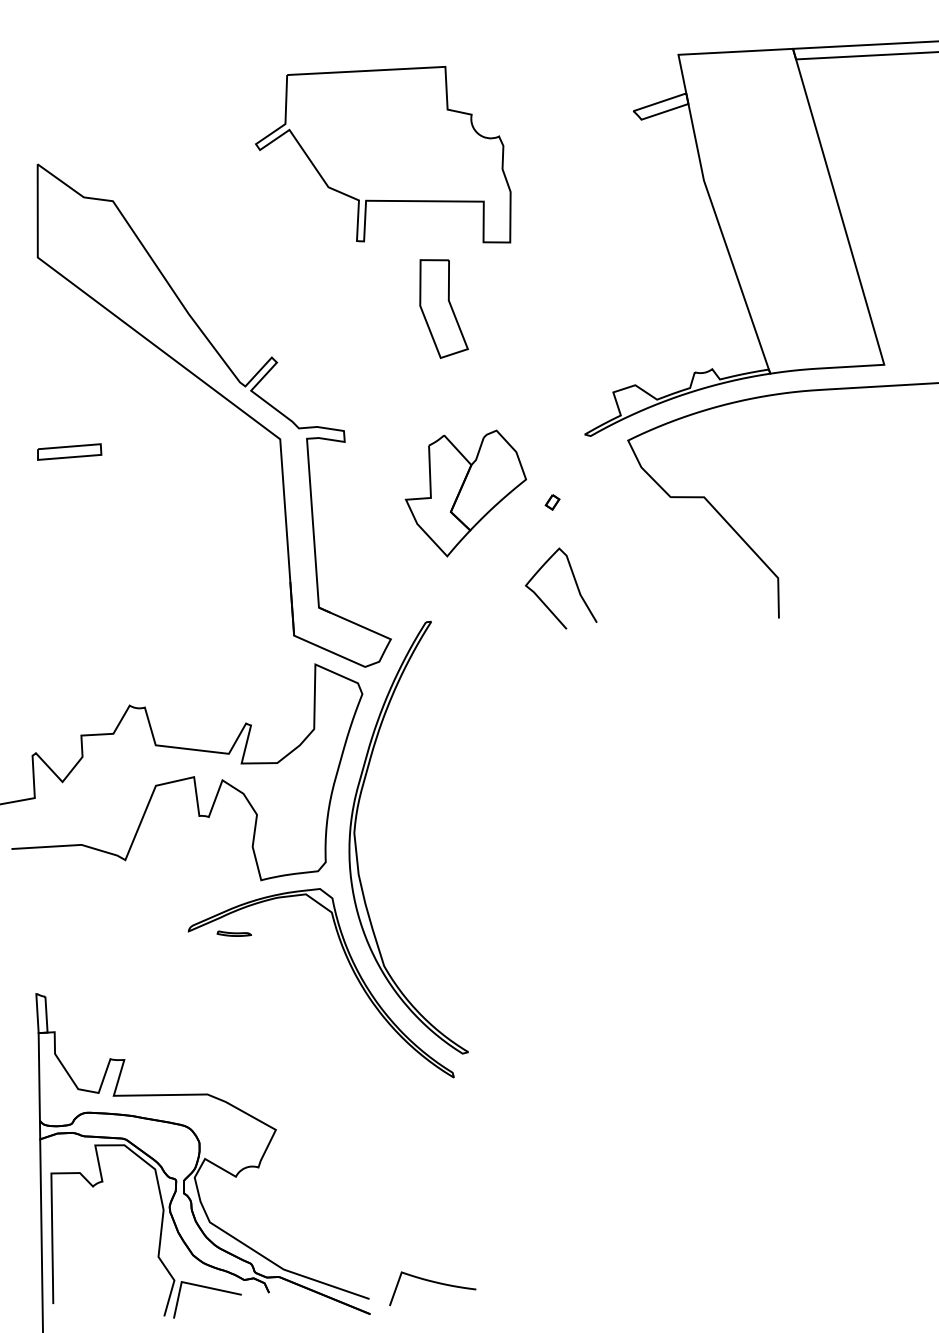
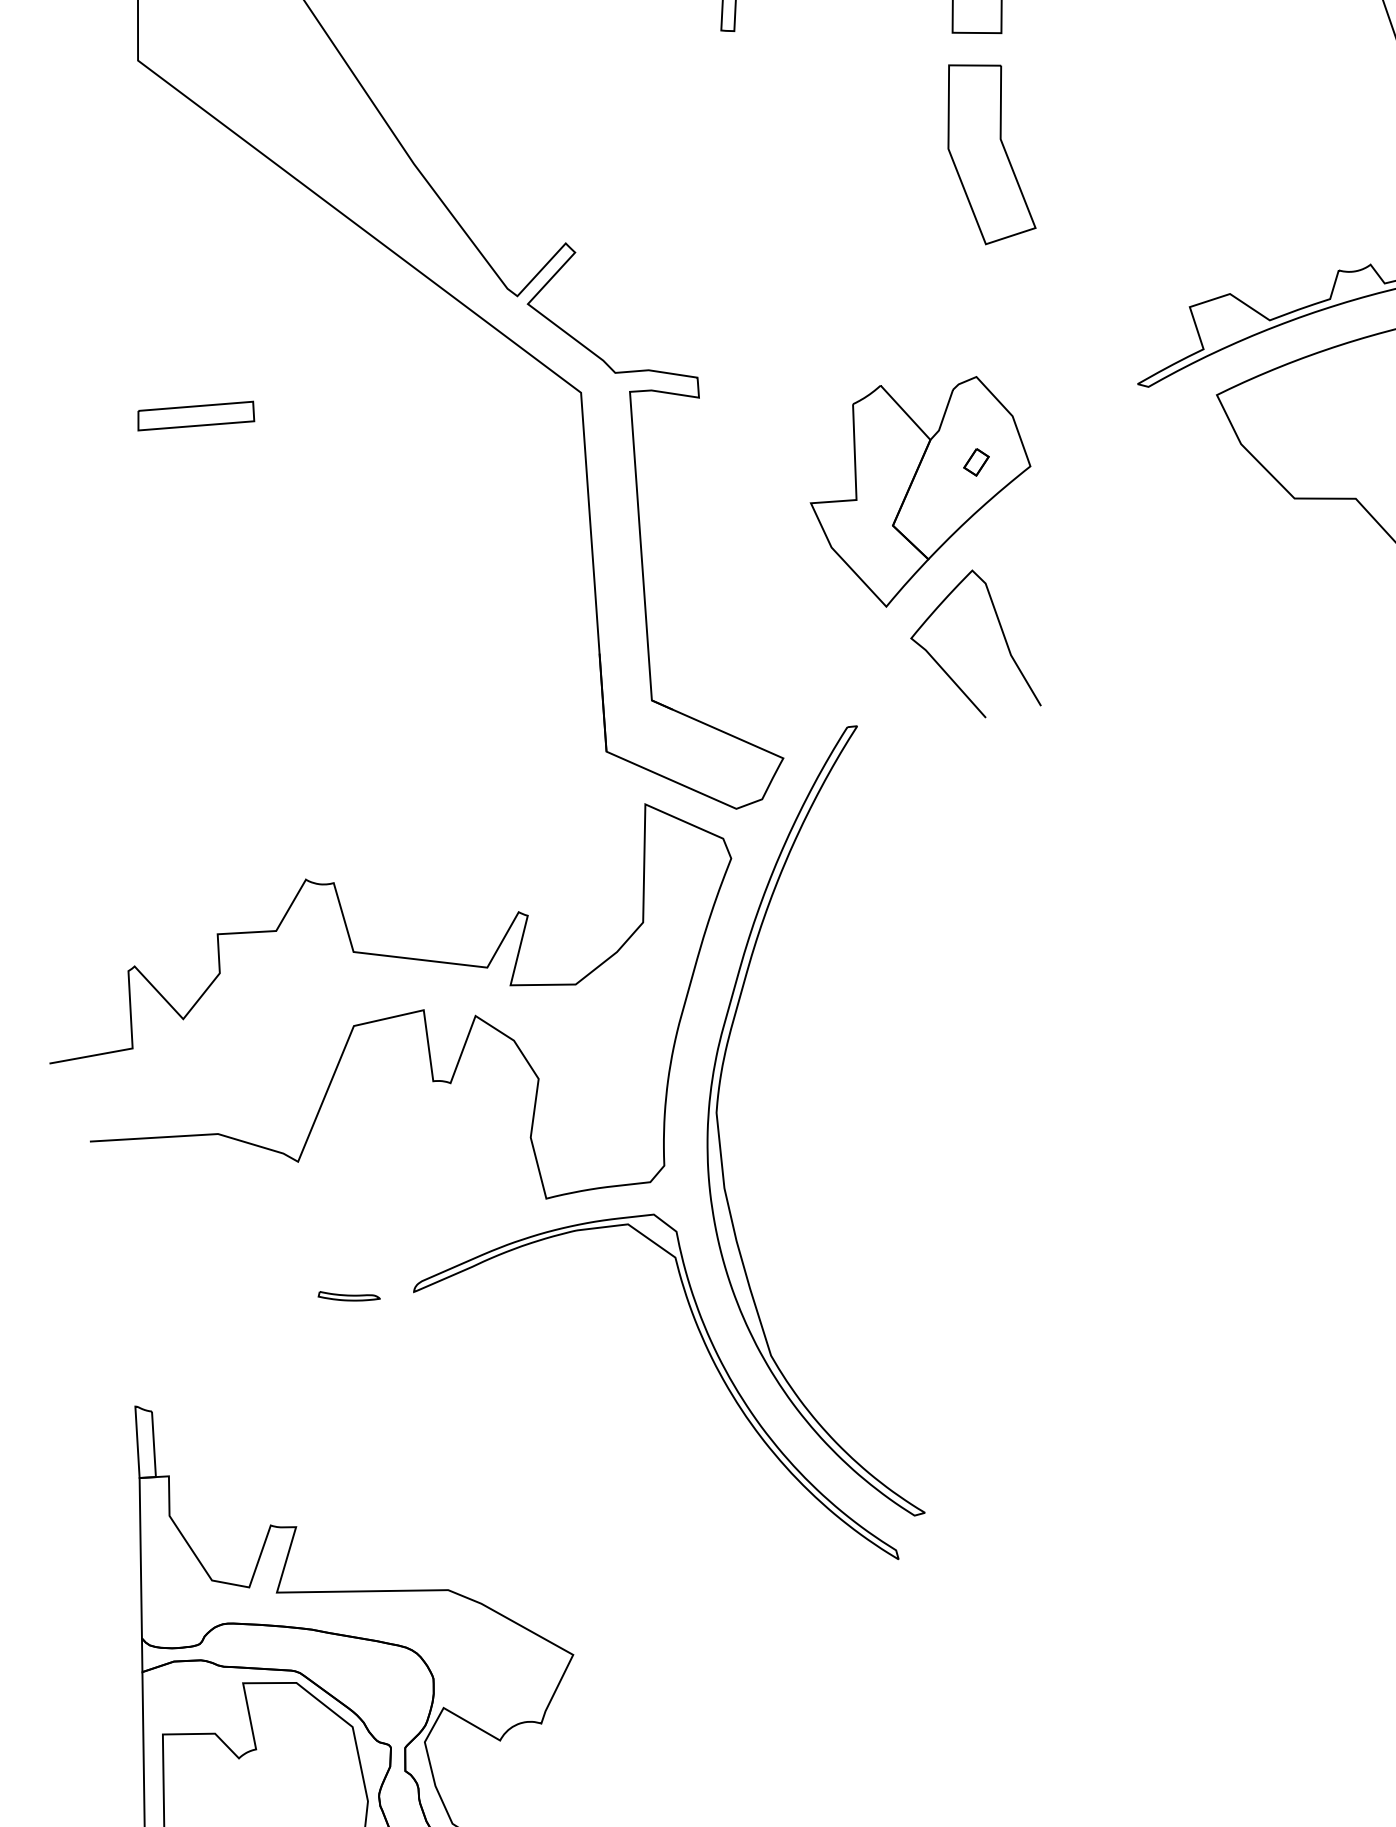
part: (443, 308) -> (990, 153), moved
part: (552, 502) -> (976, 462), moved
curve: (575, 584) -> (1001, 636), moved
part: (233, 933) -> (347, 1295), moved

